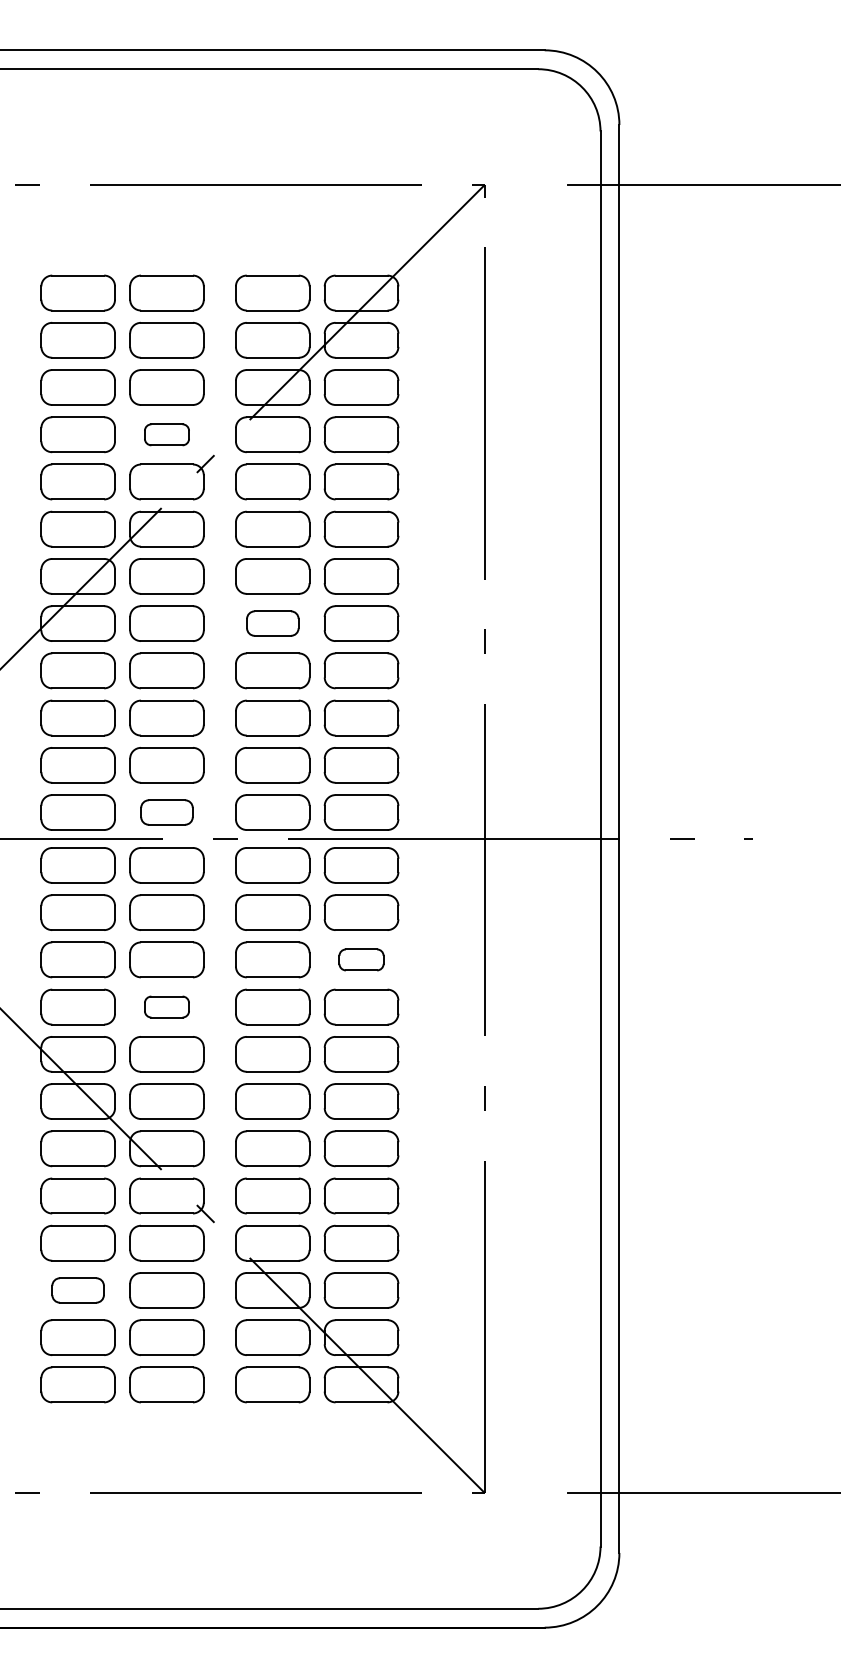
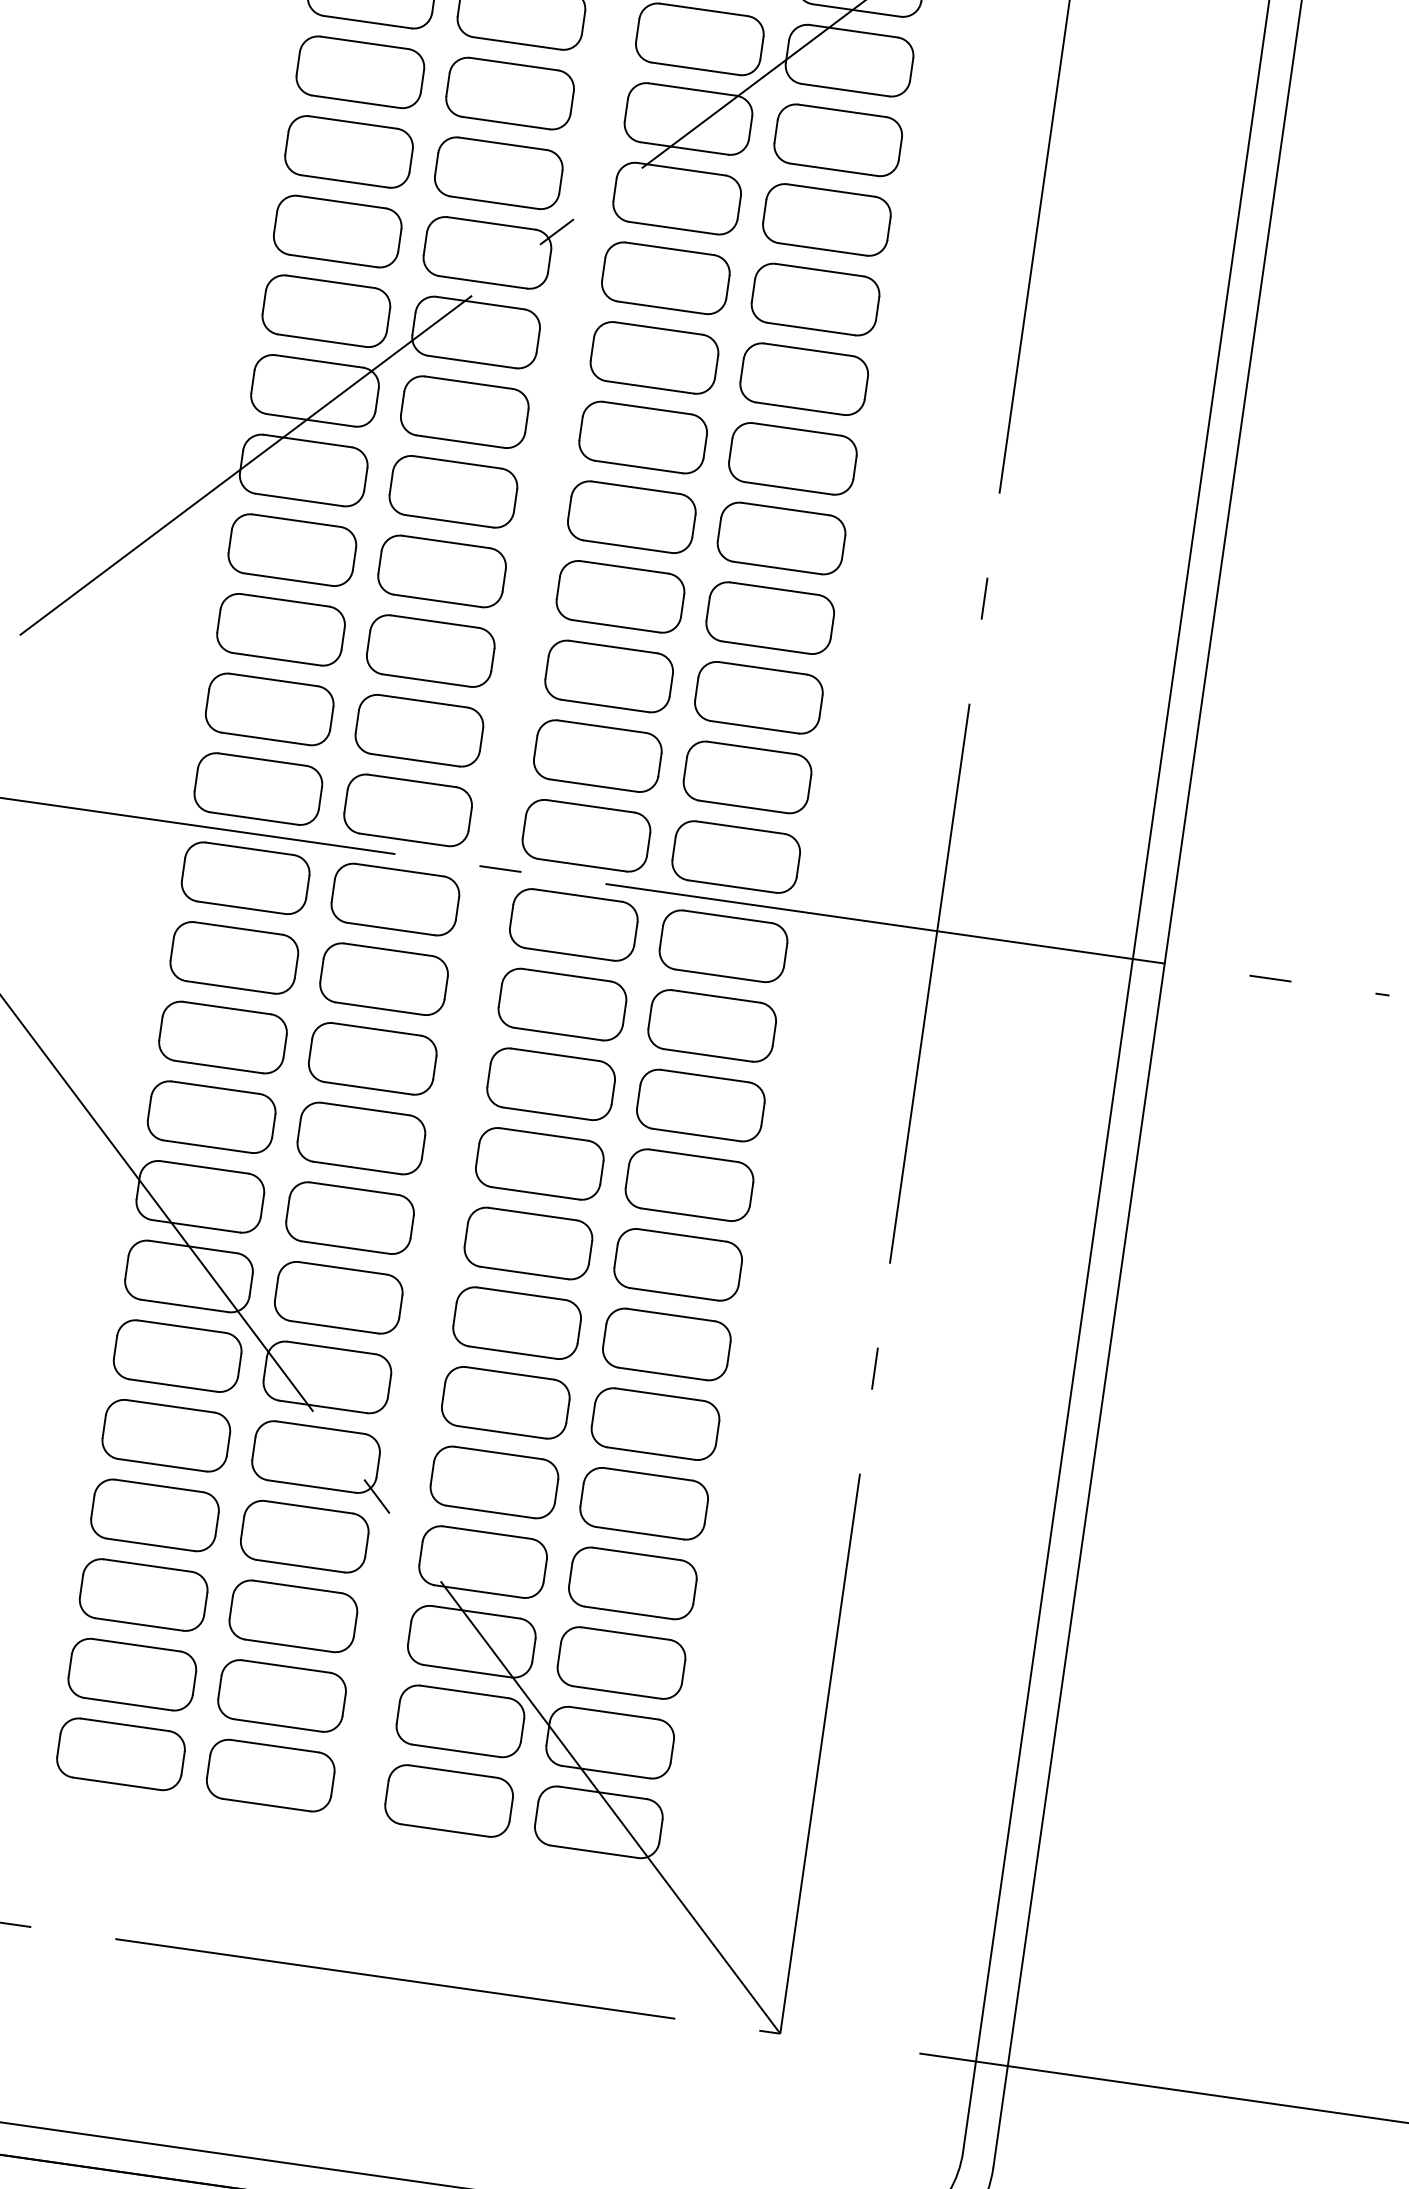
part: (166, 434) -> (498, 172), size x1.67
part: (272, 623) -> (631, 516), size x1.43
part: (166, 812) -> (407, 810), size x1.43
part: (361, 959) -> (700, 1104), size x1.67
part: (166, 1006) -> (360, 1137), size x1.67
part: (77, 1290) -> (142, 1594), size x1.43

